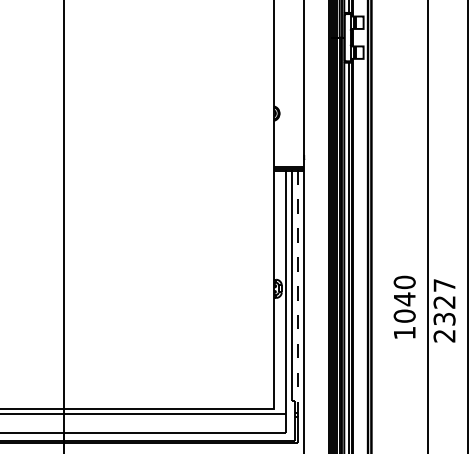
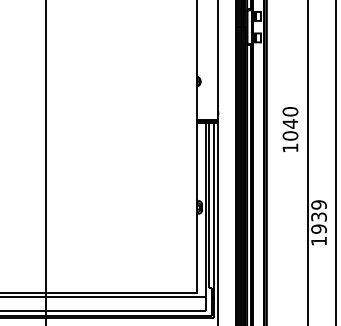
line: (297, 293) -> (213, 210), dashed -> solid
text: (404, 307) -> (290, 129), moved
text: (443, 309) -> (318, 222), 2327 -> 1939

